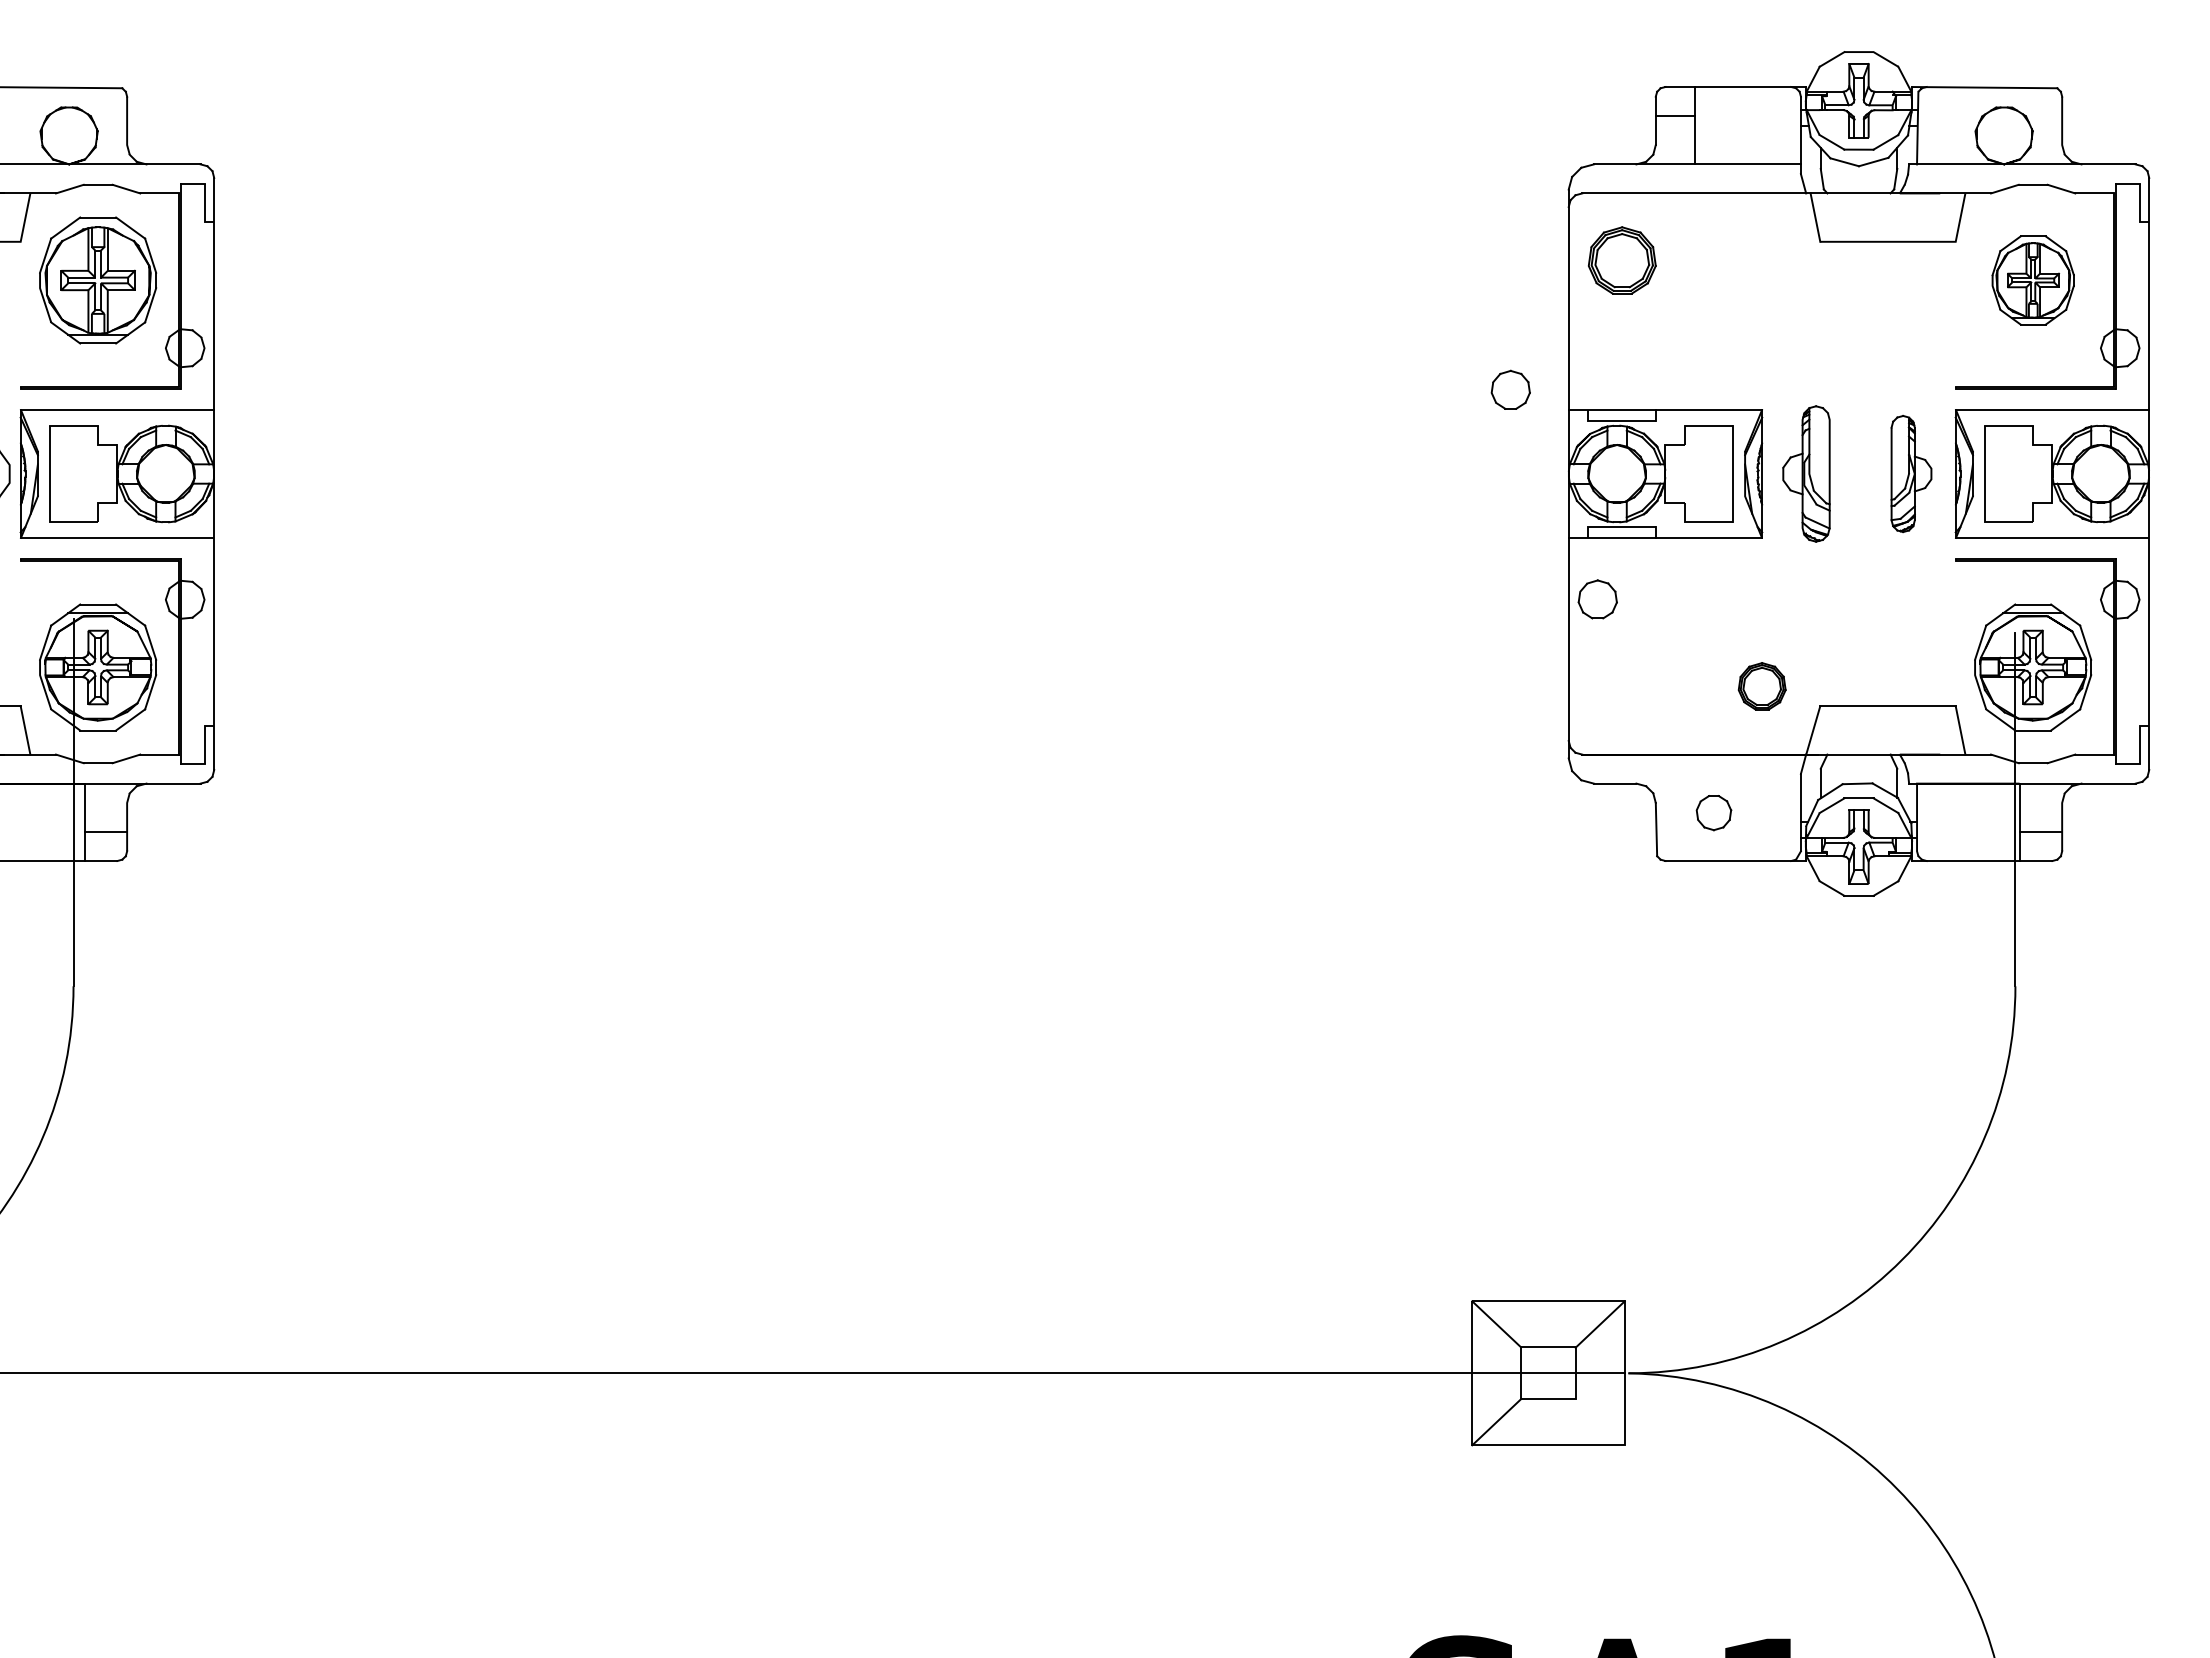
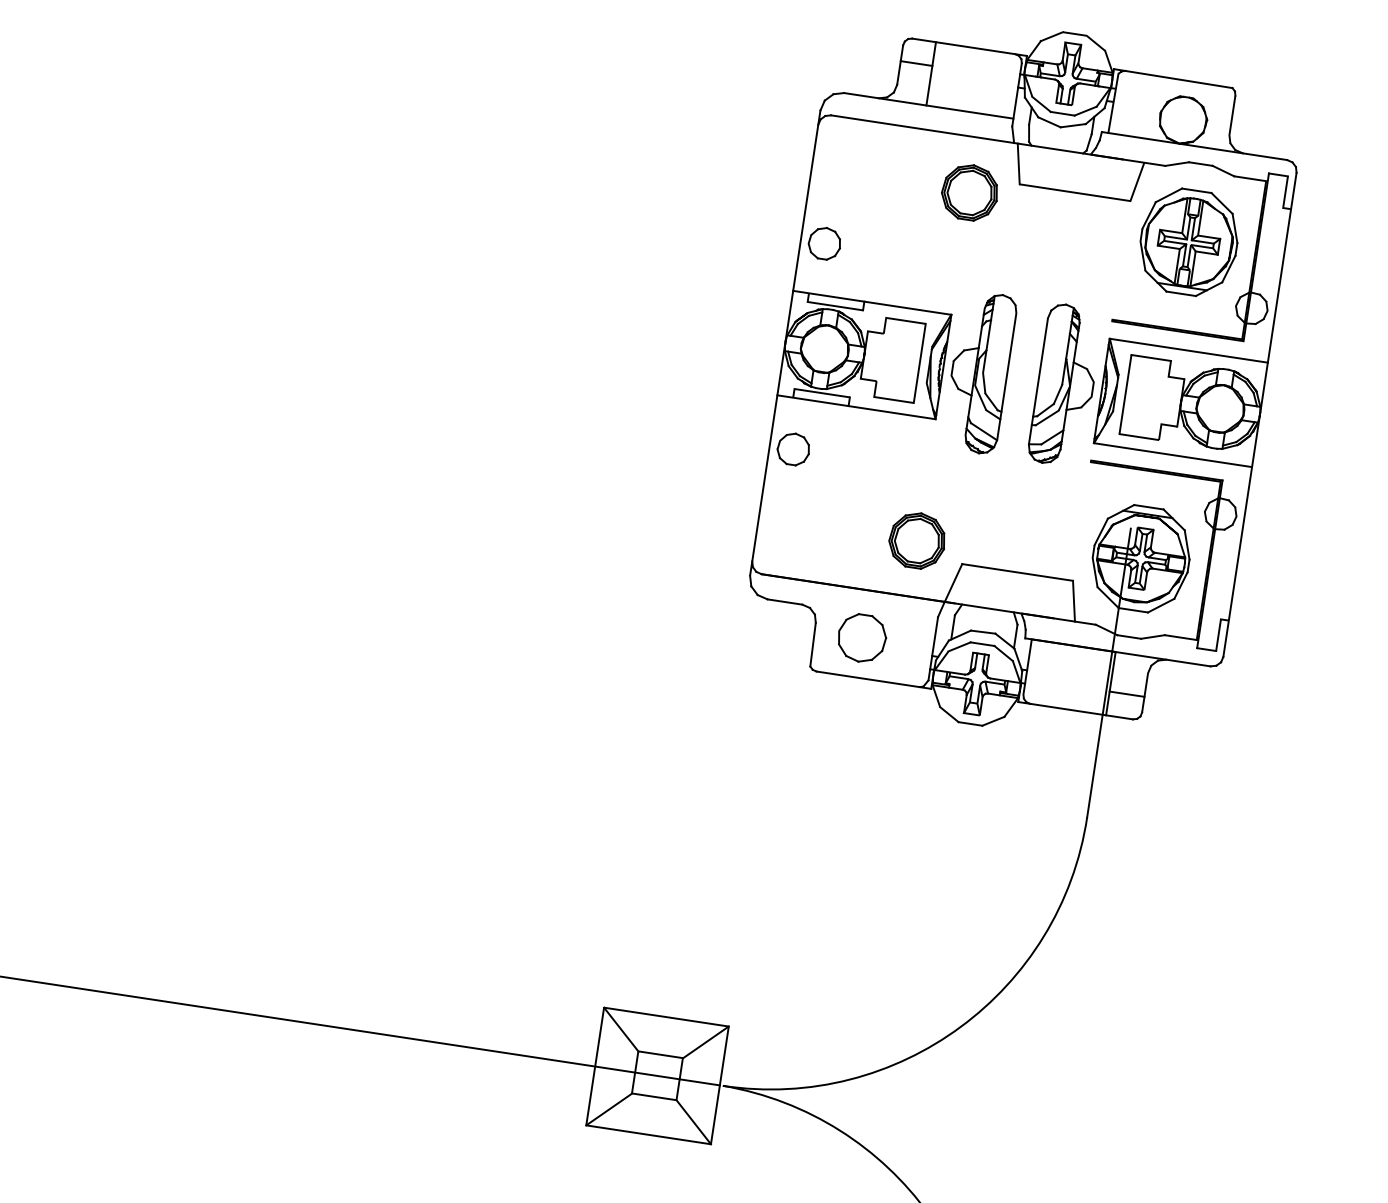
part: (1621, 260) -> (969, 192), moved
part: (2033, 280) -> (1189, 242), size x1.43
part: (1510, 389) -> (824, 243), moved
part: (1806, 473) -> (979, 372), size x1.43
part: (1911, 473) -> (1065, 385), size x1.67
part: (1761, 686) -> (916, 540), size x1.43
part: (1713, 812) -> (861, 637), size x1.67
line: (1599, 1421) -> (693, 1121), added

